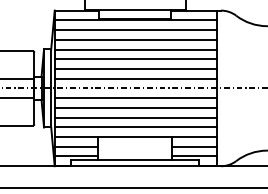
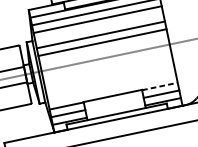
line: (135, 49) -> (98, 27), removed
line: (135, 78) -> (103, 50), removed
line: (135, 98) -> (106, 65), removed
line: (135, 107) -> (108, 73), removed
line: (135, 117) -> (110, 80), removed
line: (135, 127) -> (111, 88), removed
line: (194, 137) -> (159, 86), solid -> dashed

